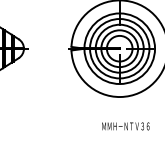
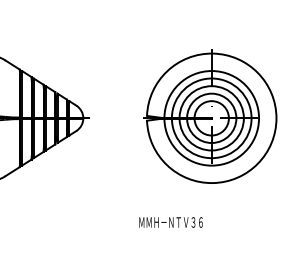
text: (125, 126) -> (170, 222), moved

